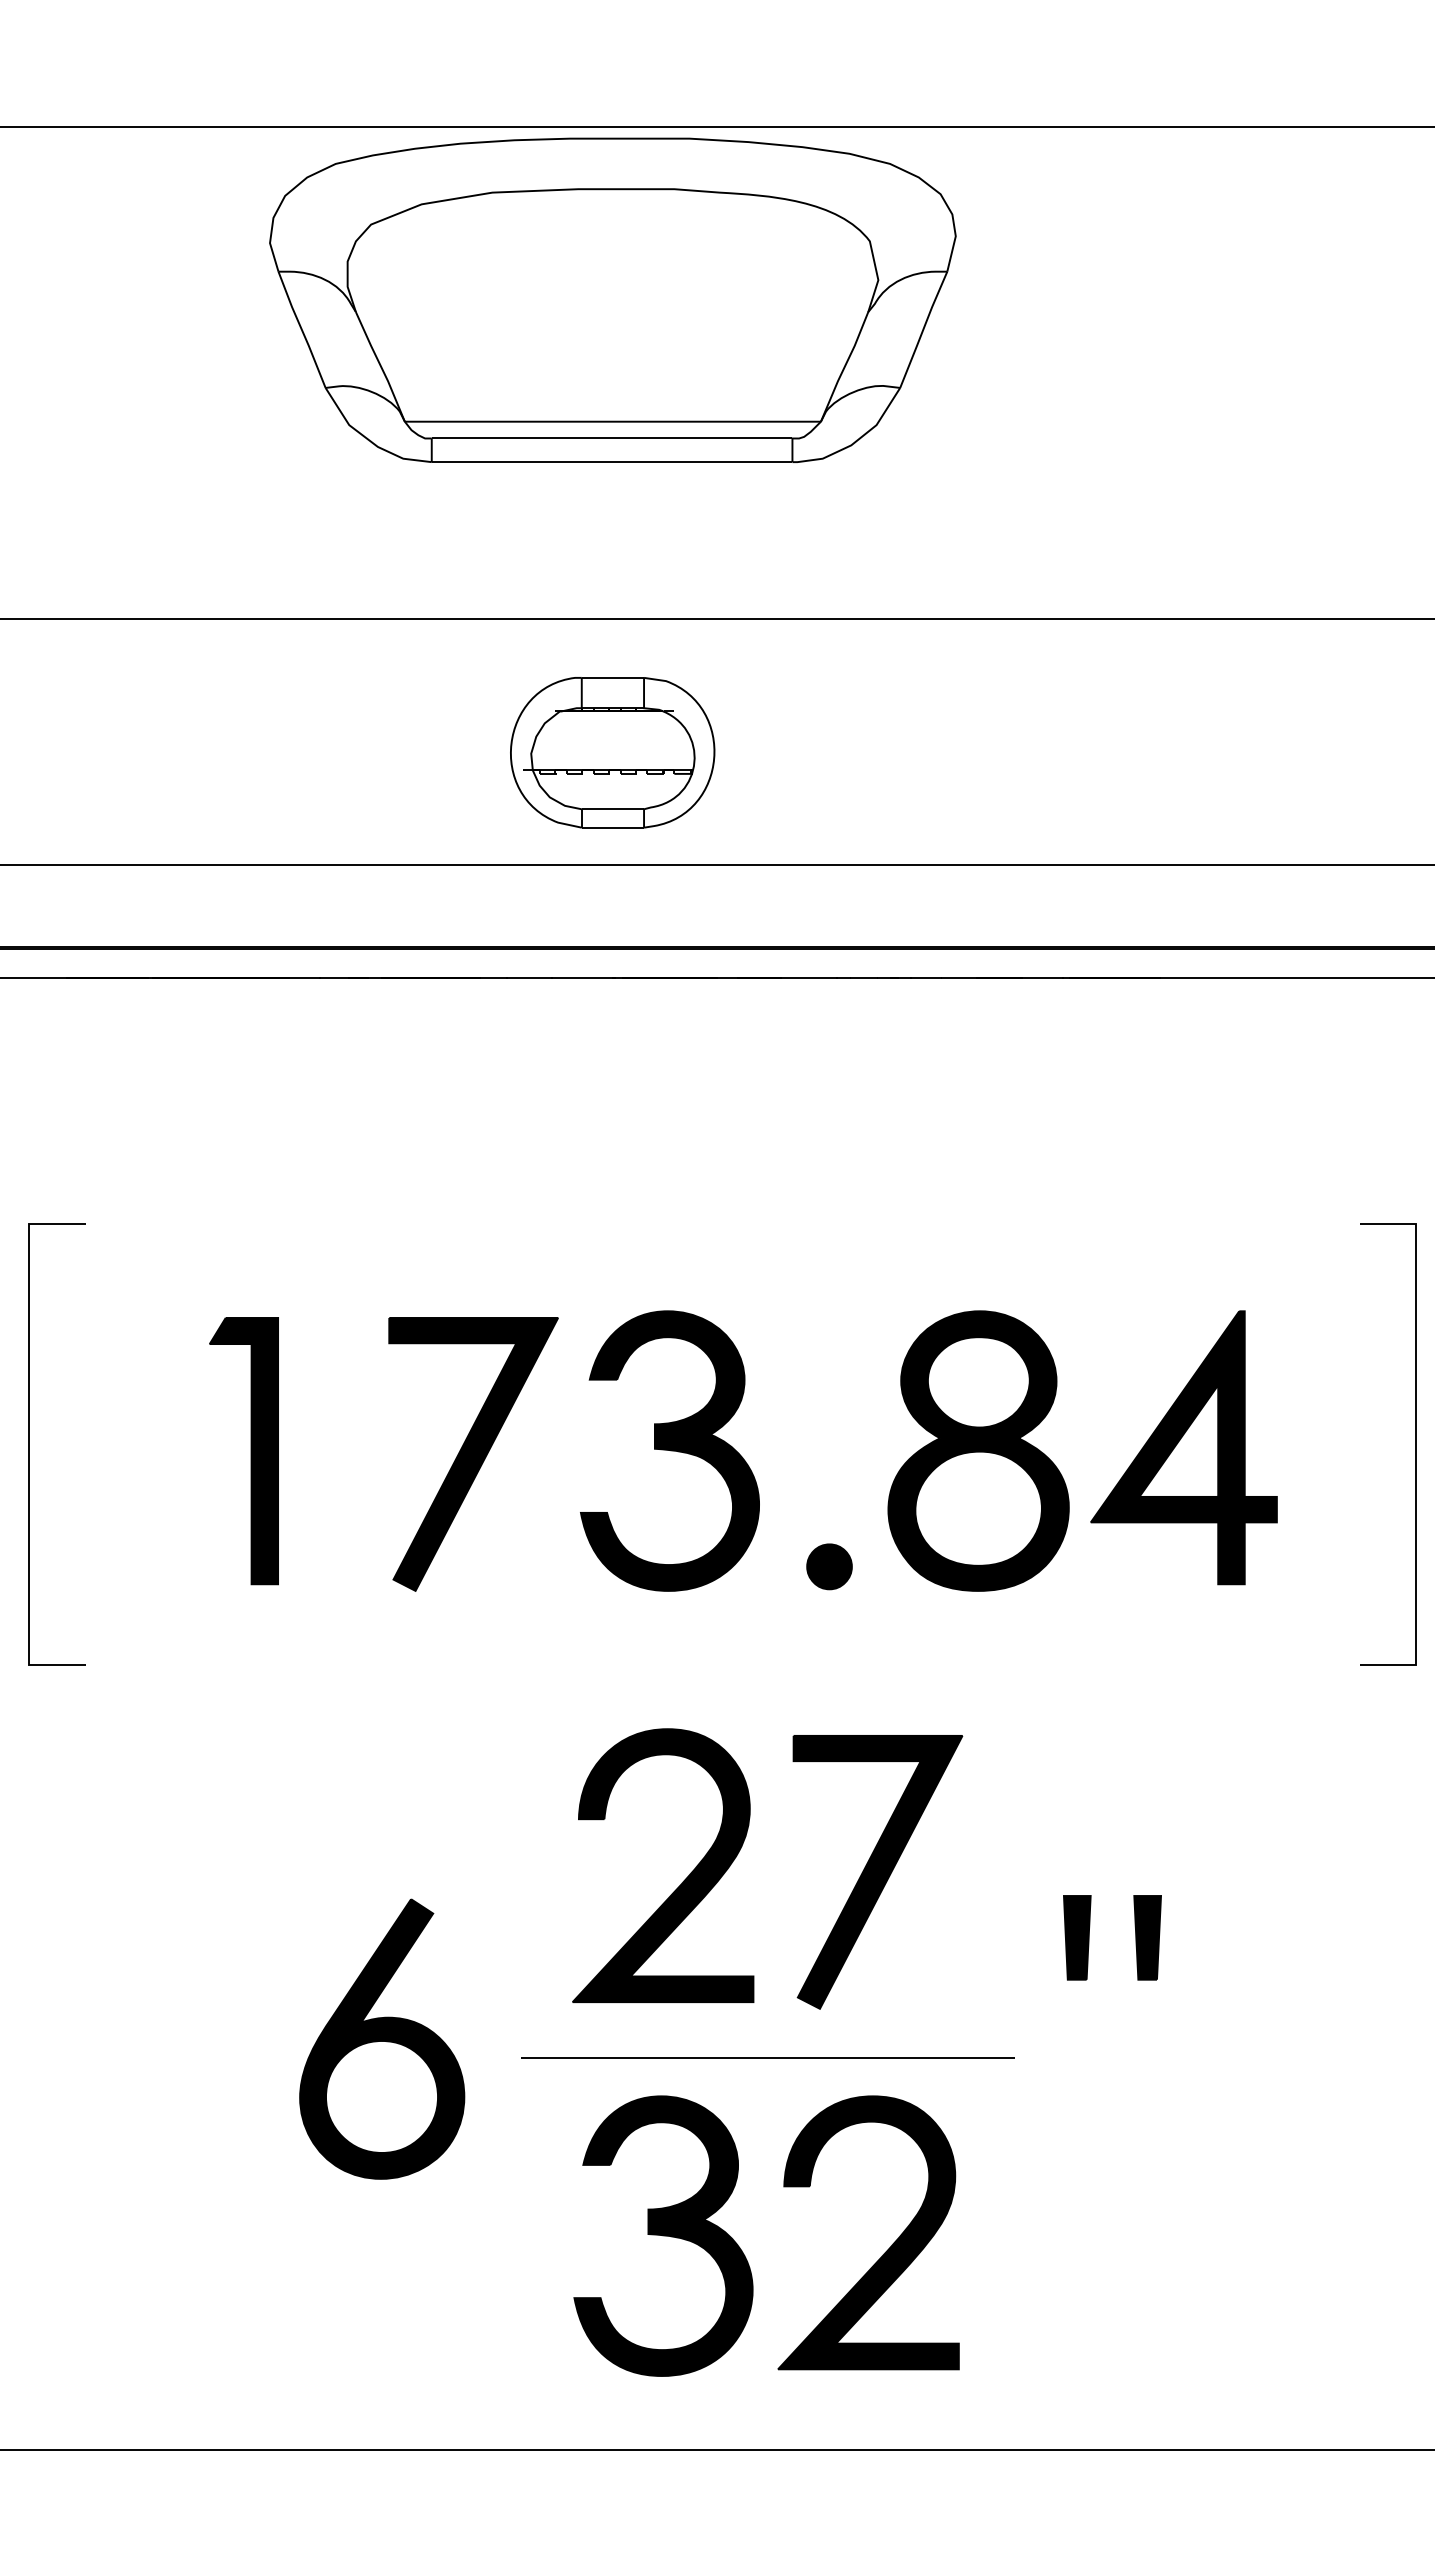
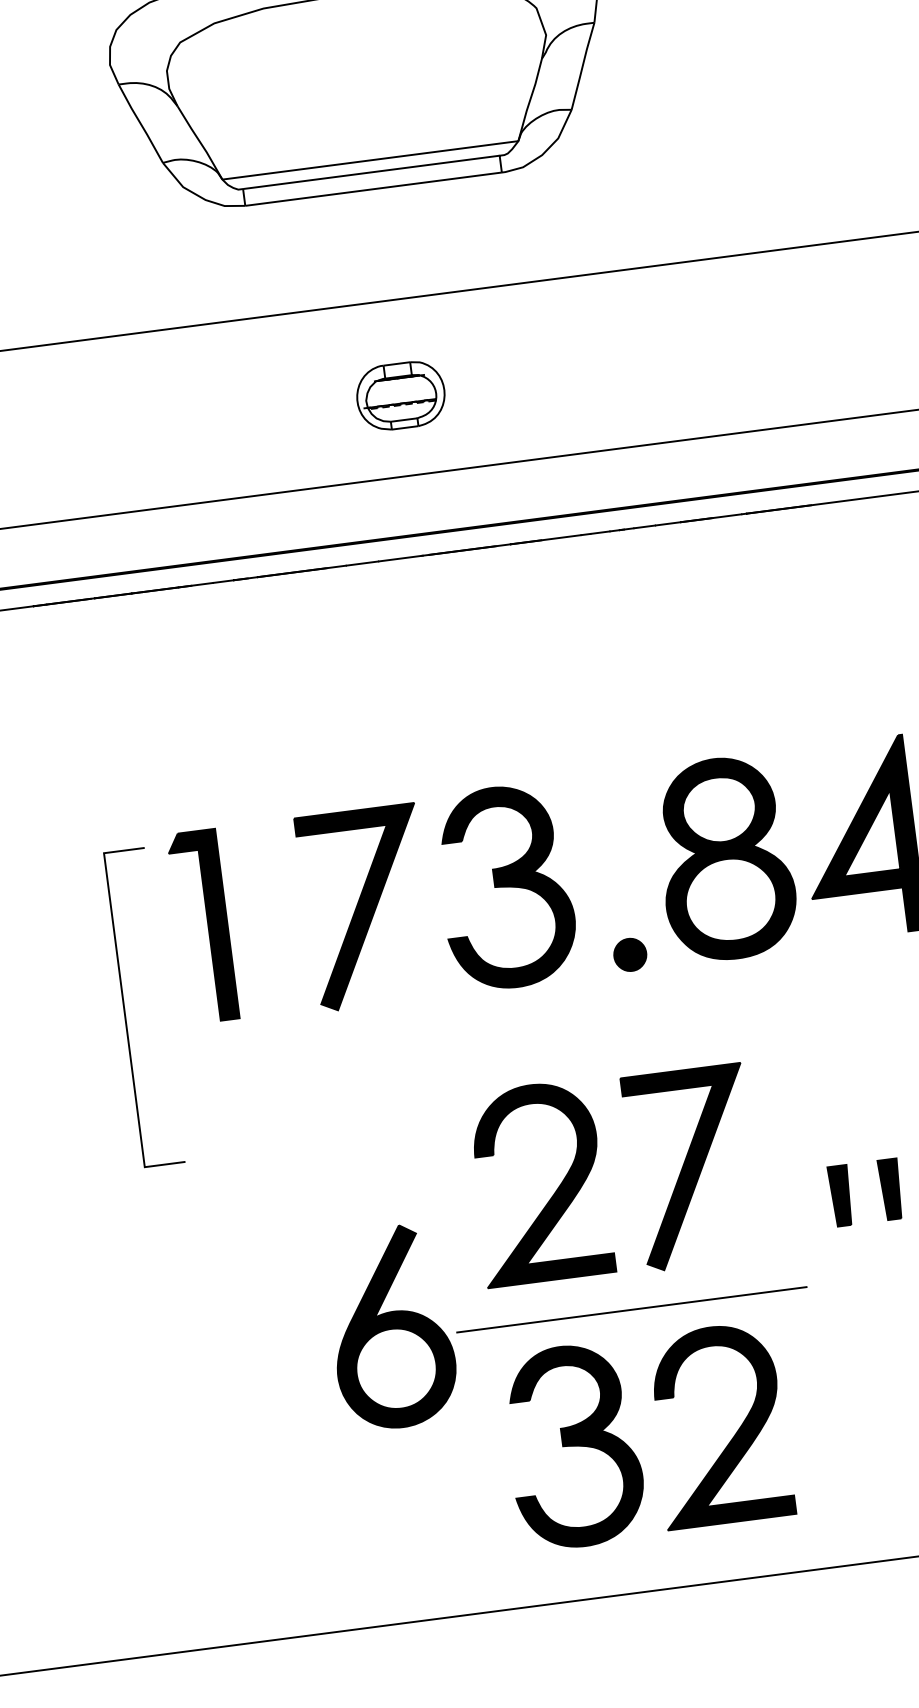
part: (612, 752) -> (400, 395), size x0.6
line: (29, 1444) -> (124, 1010), moved
part: (382, 2038) -> (391, 1327), moved

